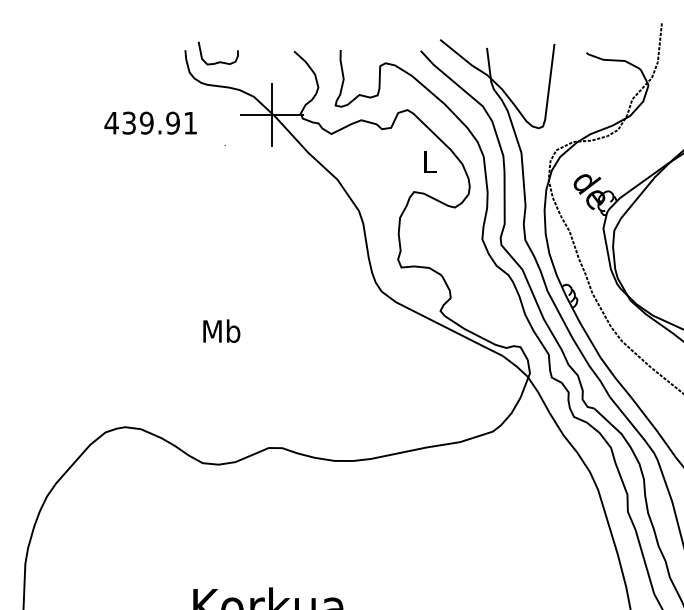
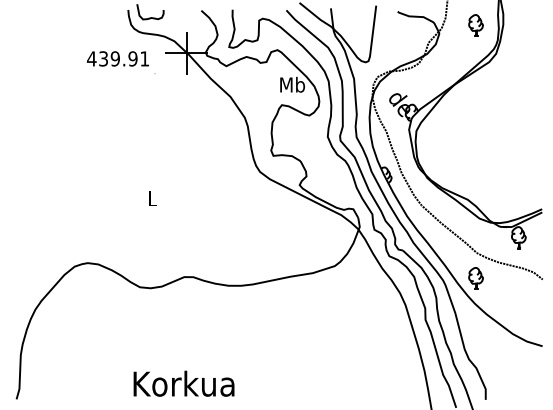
text: (149, 122) -> (117, 58), moved
text: (429, 161) -> (292, 84), L -> Mb
text: (221, 330) -> (152, 198), Mb -> L

